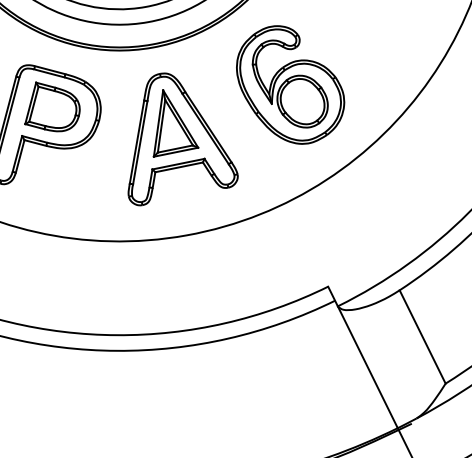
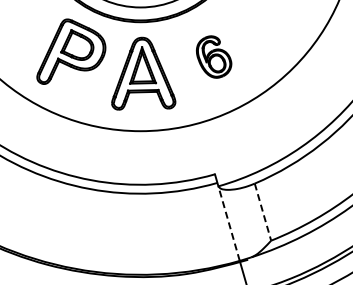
part: (289, 84) -> (213, 56), size x0.6
line: (421, 337) -> (262, 212), solid -> dashed
line: (368, 366) -> (229, 223), solid -> dashed

